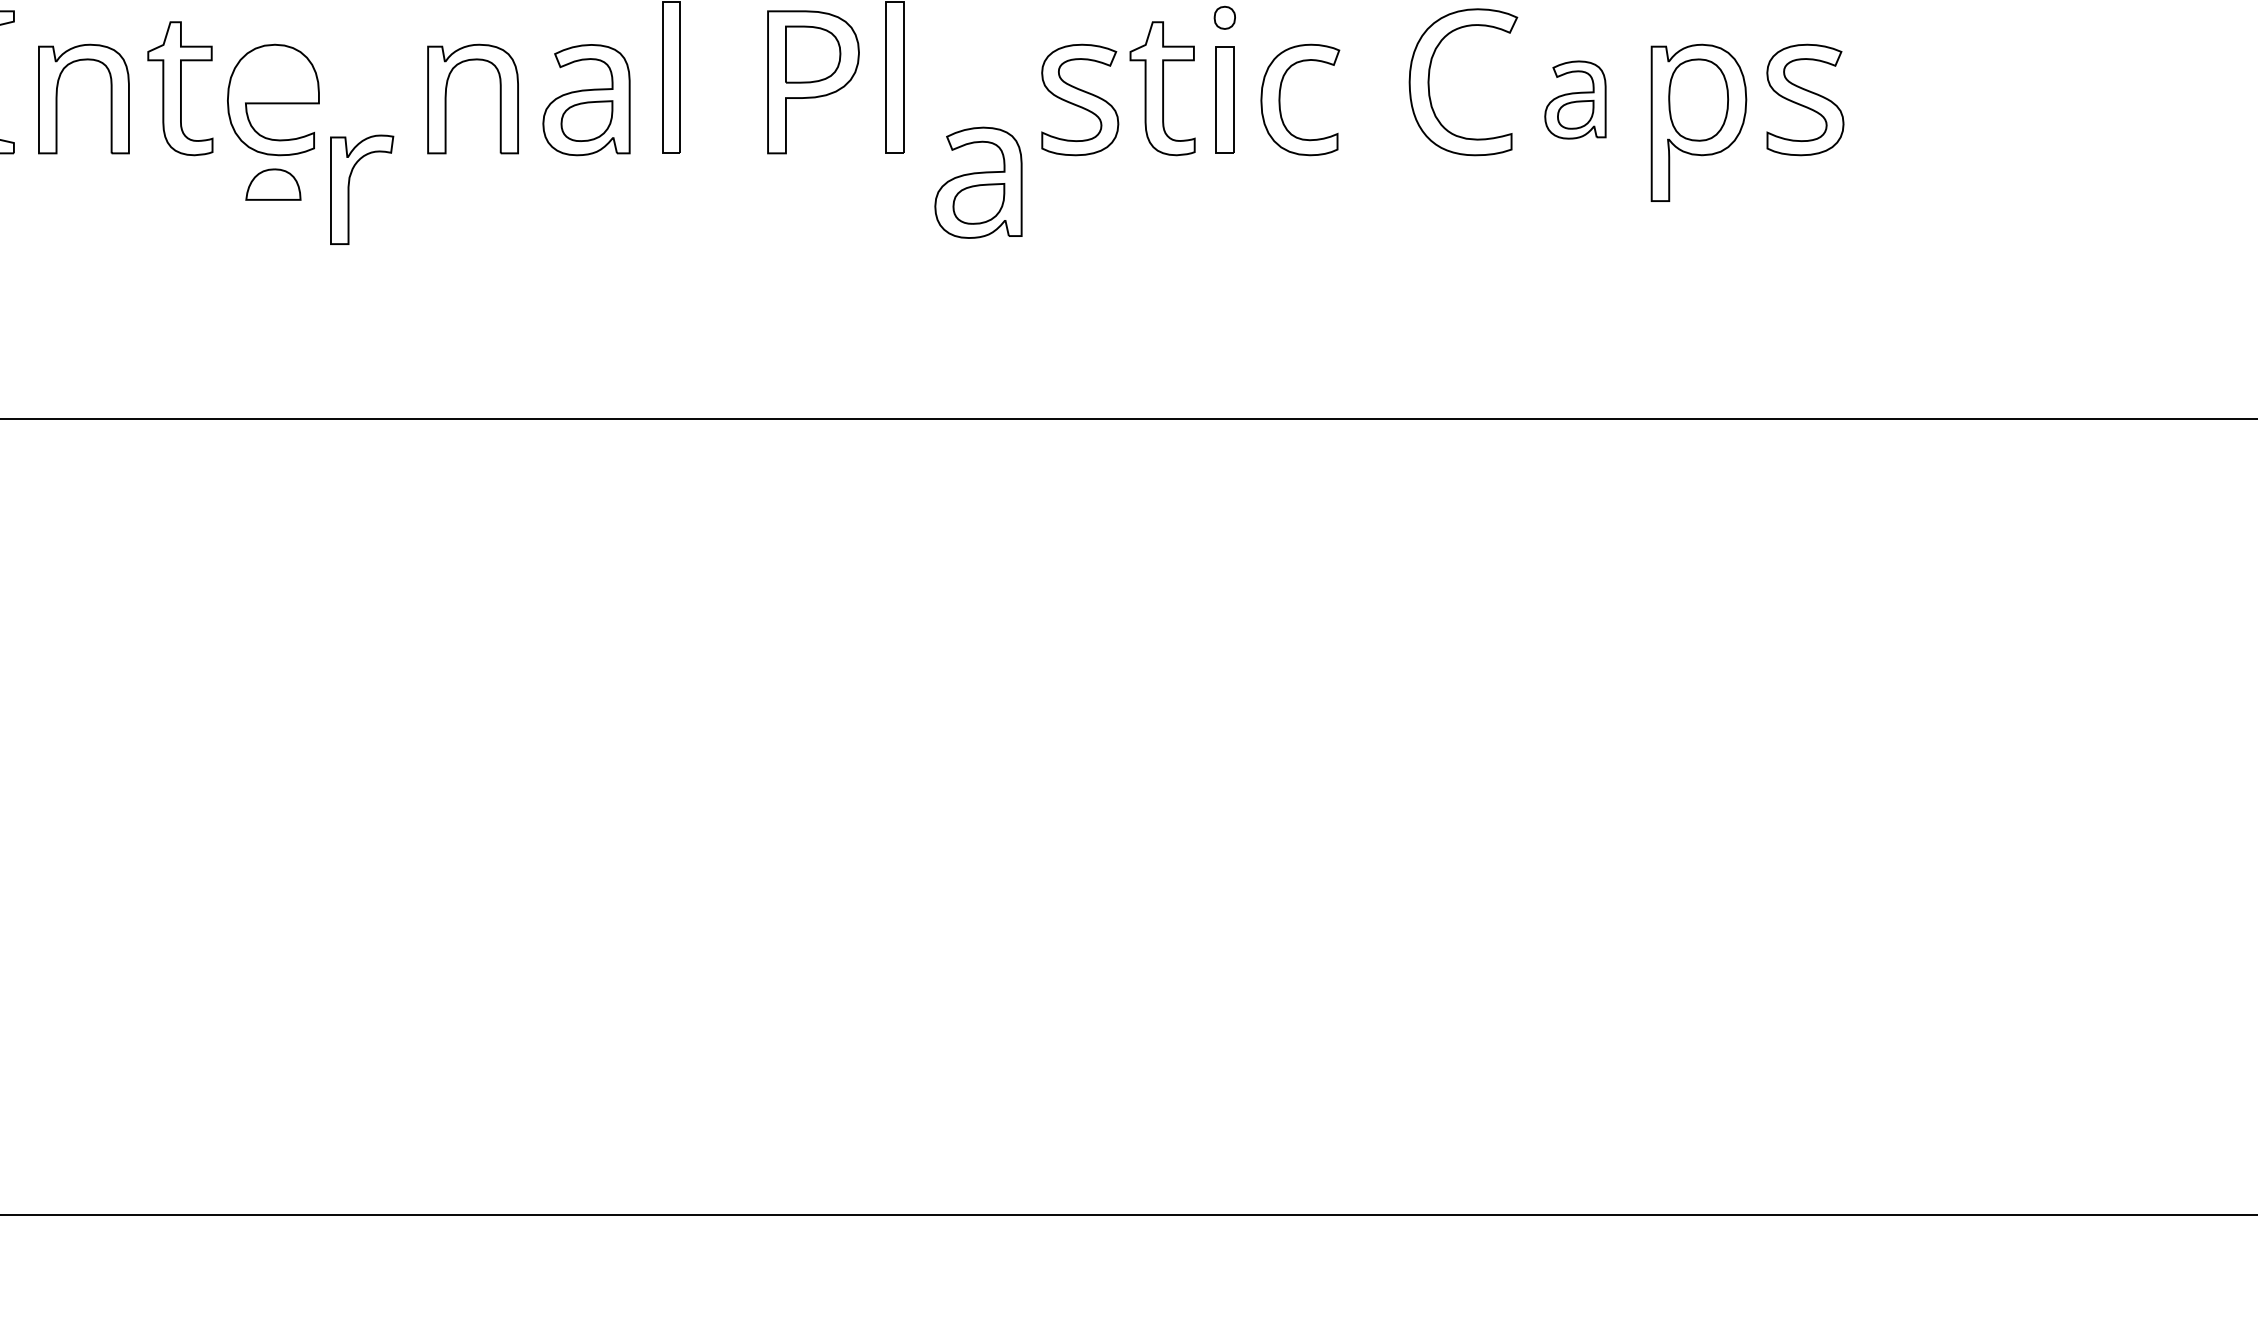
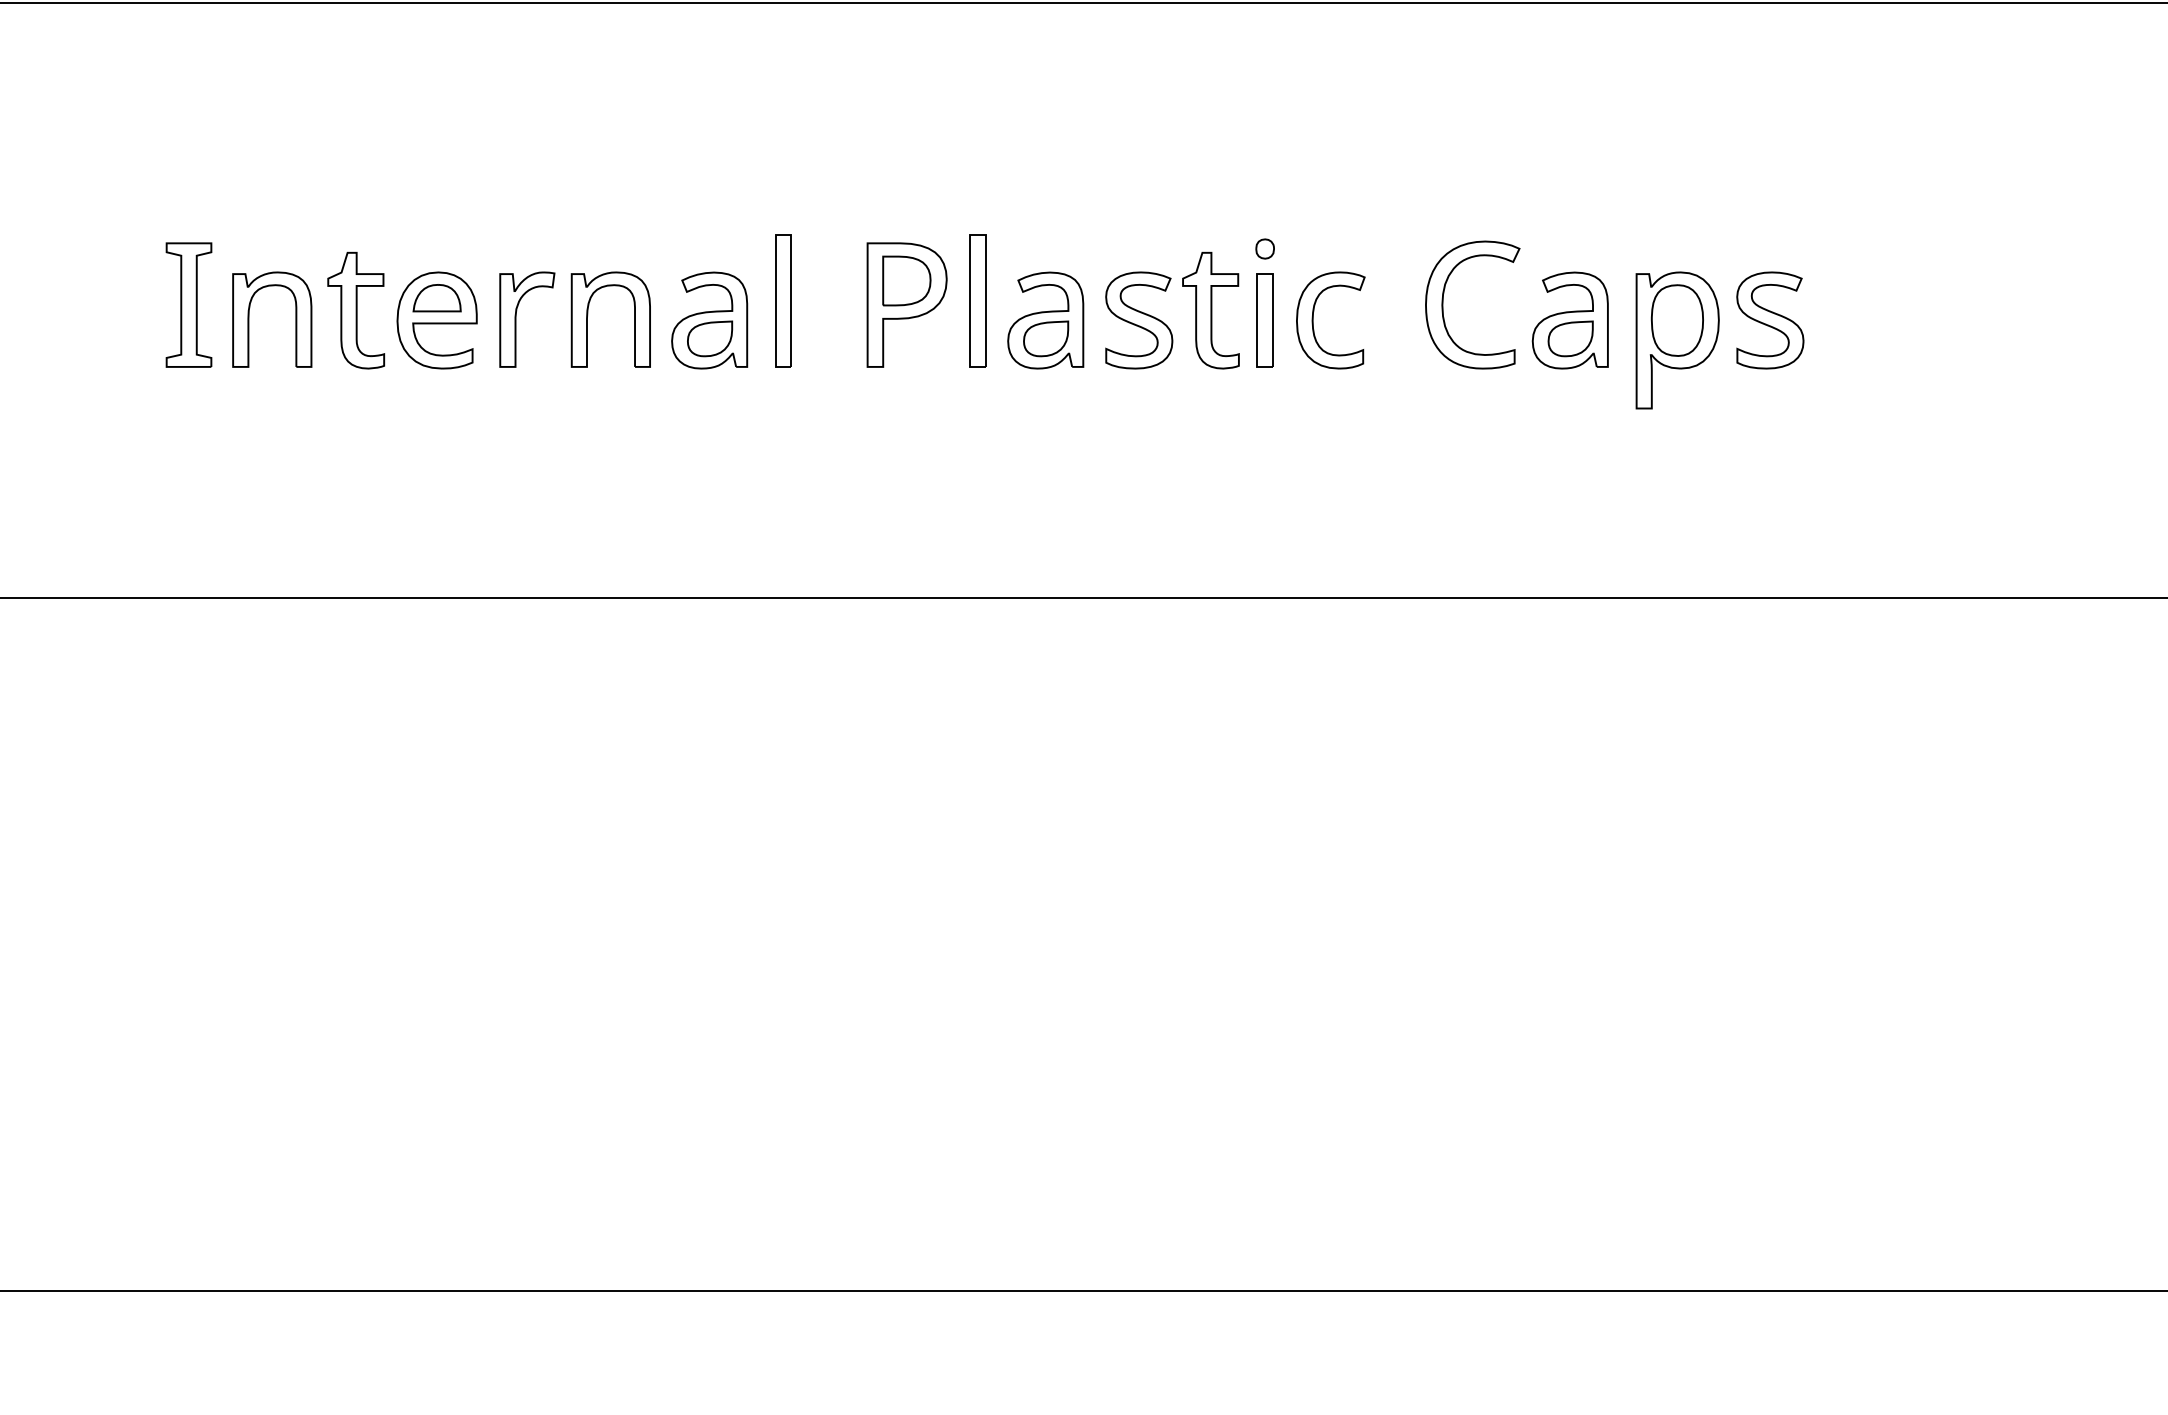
part: (1574, 100) -> (1569, 320), size x1.43
part: (978, 182) -> (1045, 320), moved
part: (272, 185) -> (436, 298), moved
part: (349, 189) -> (516, 319), moved

